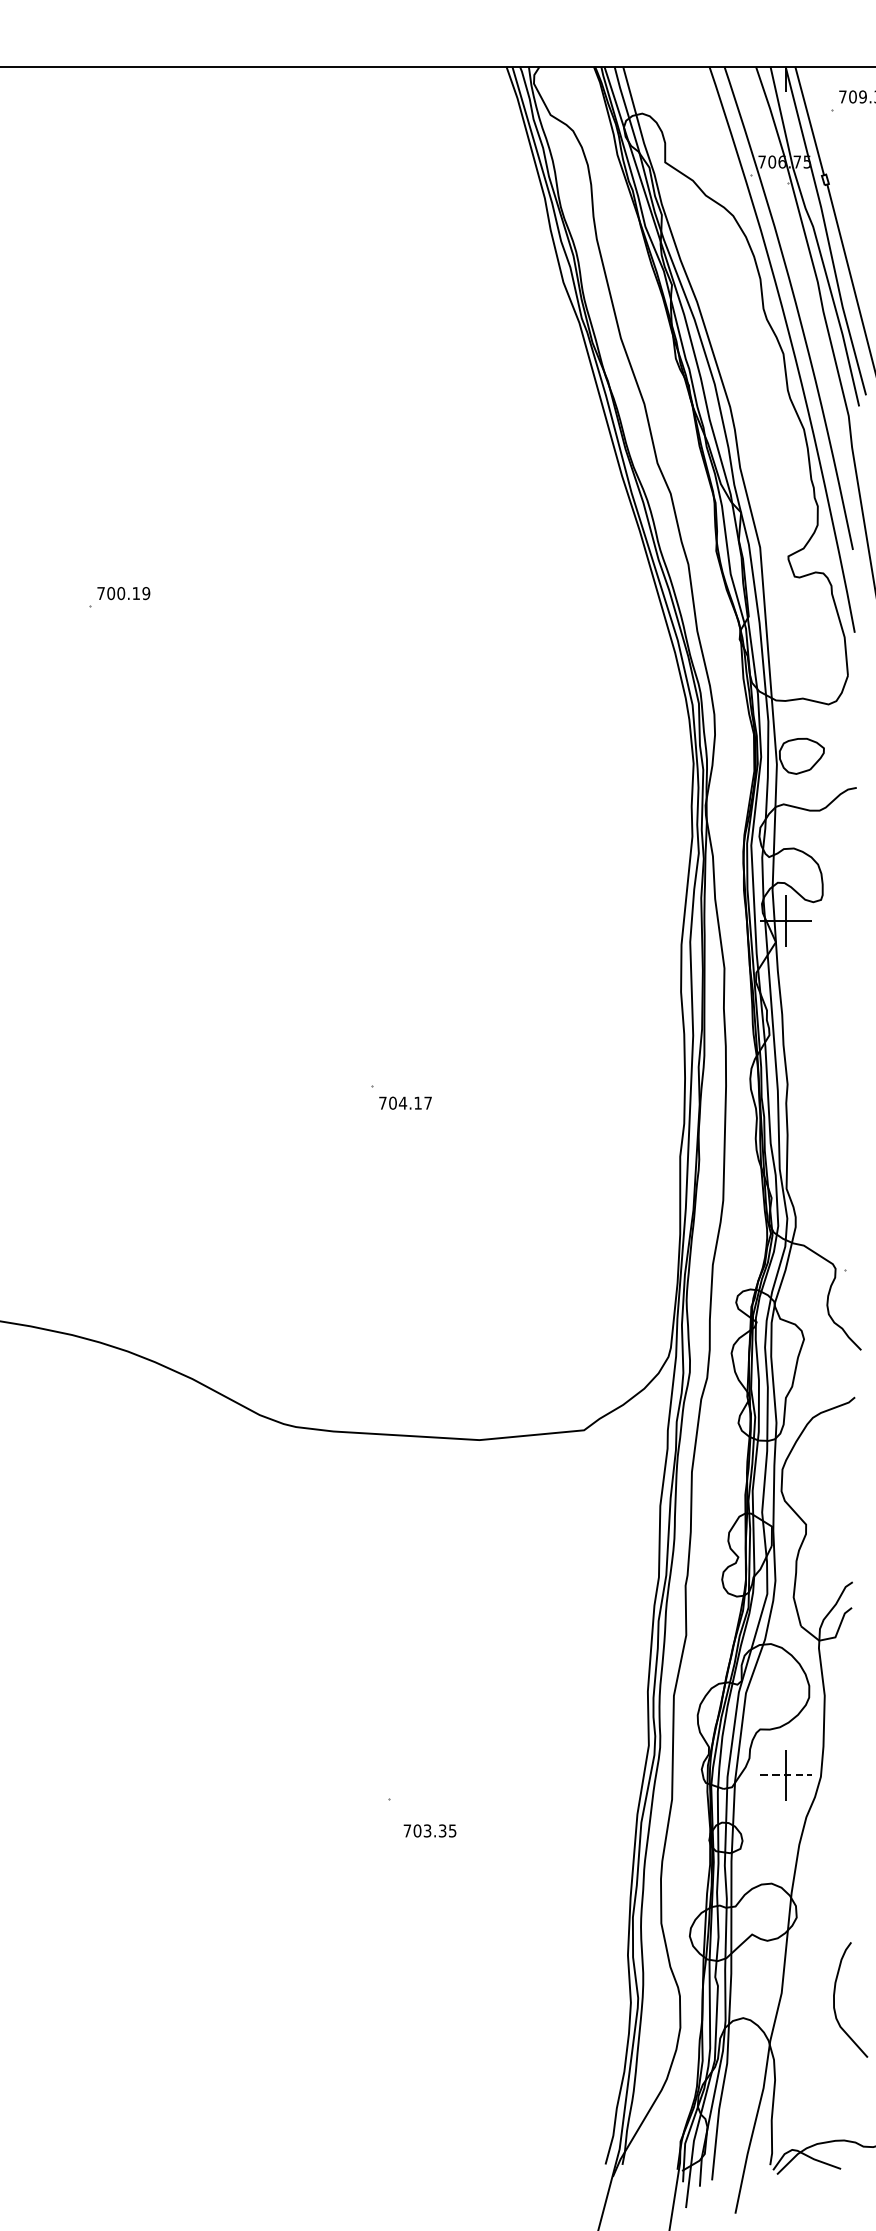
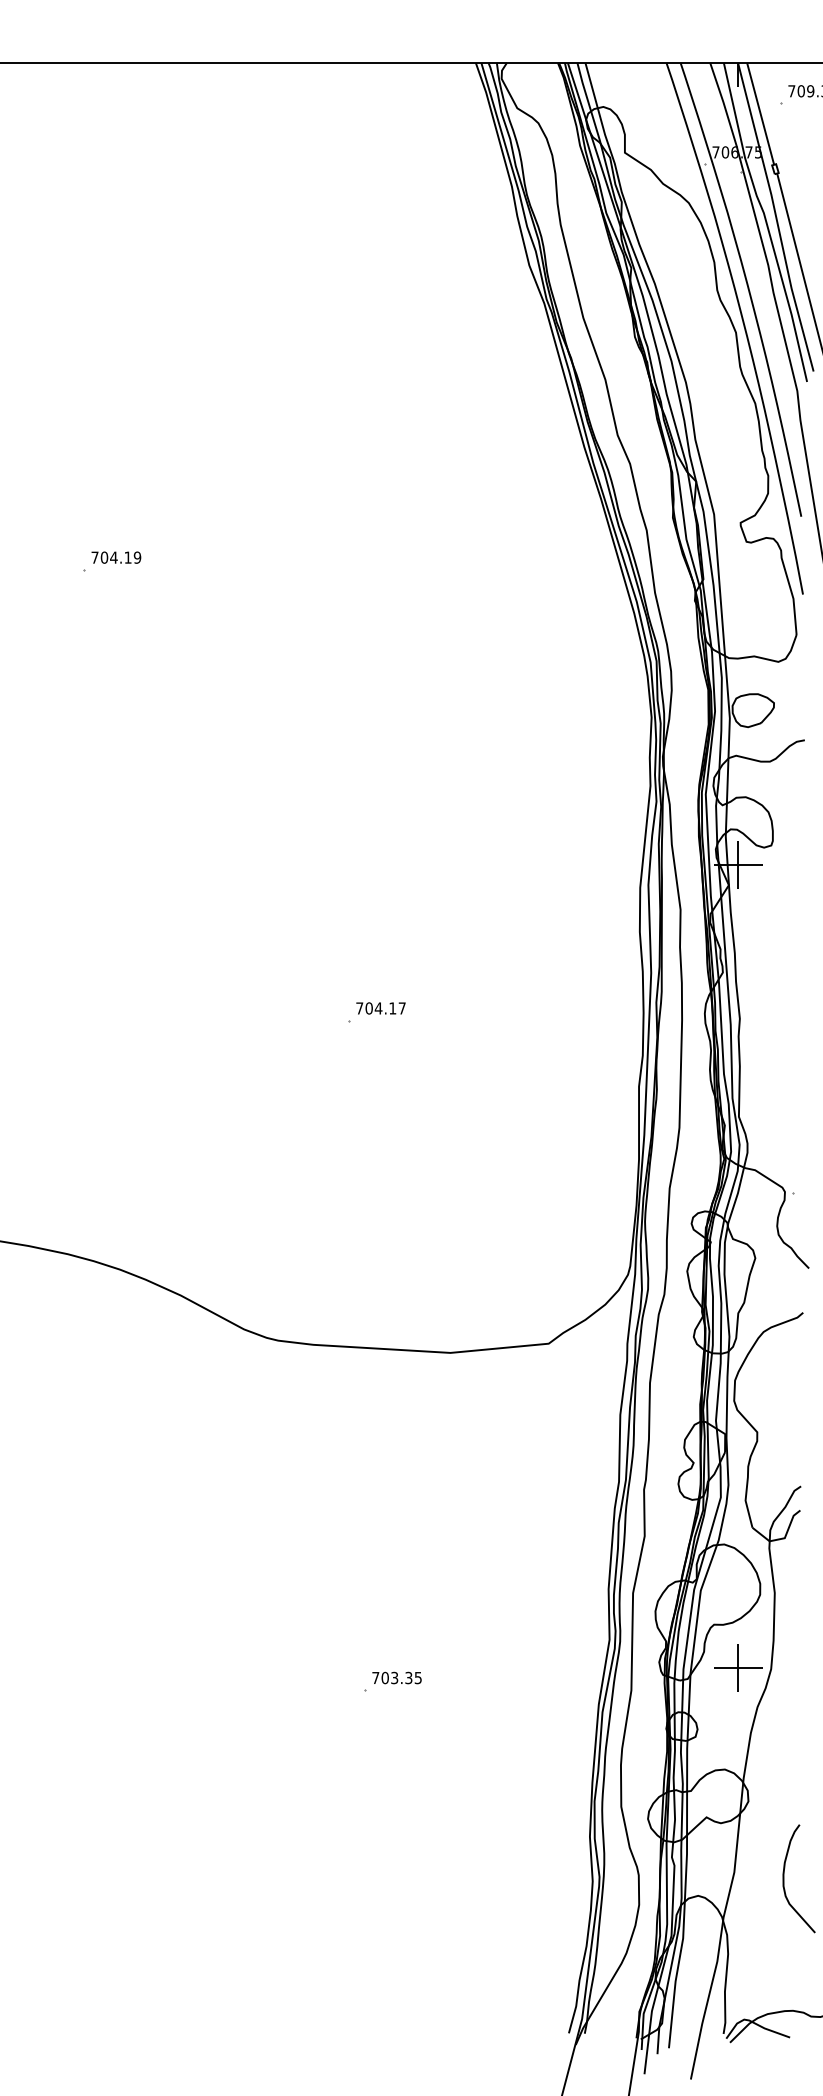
text: (120, 593) -> (113, 557), 700.19 -> 704.19
text: (404, 1103) -> (380, 1008), moved
line: (786, 1775) -> (738, 1667), dashed -> solid
text: (429, 1830) -> (396, 1677), moved

